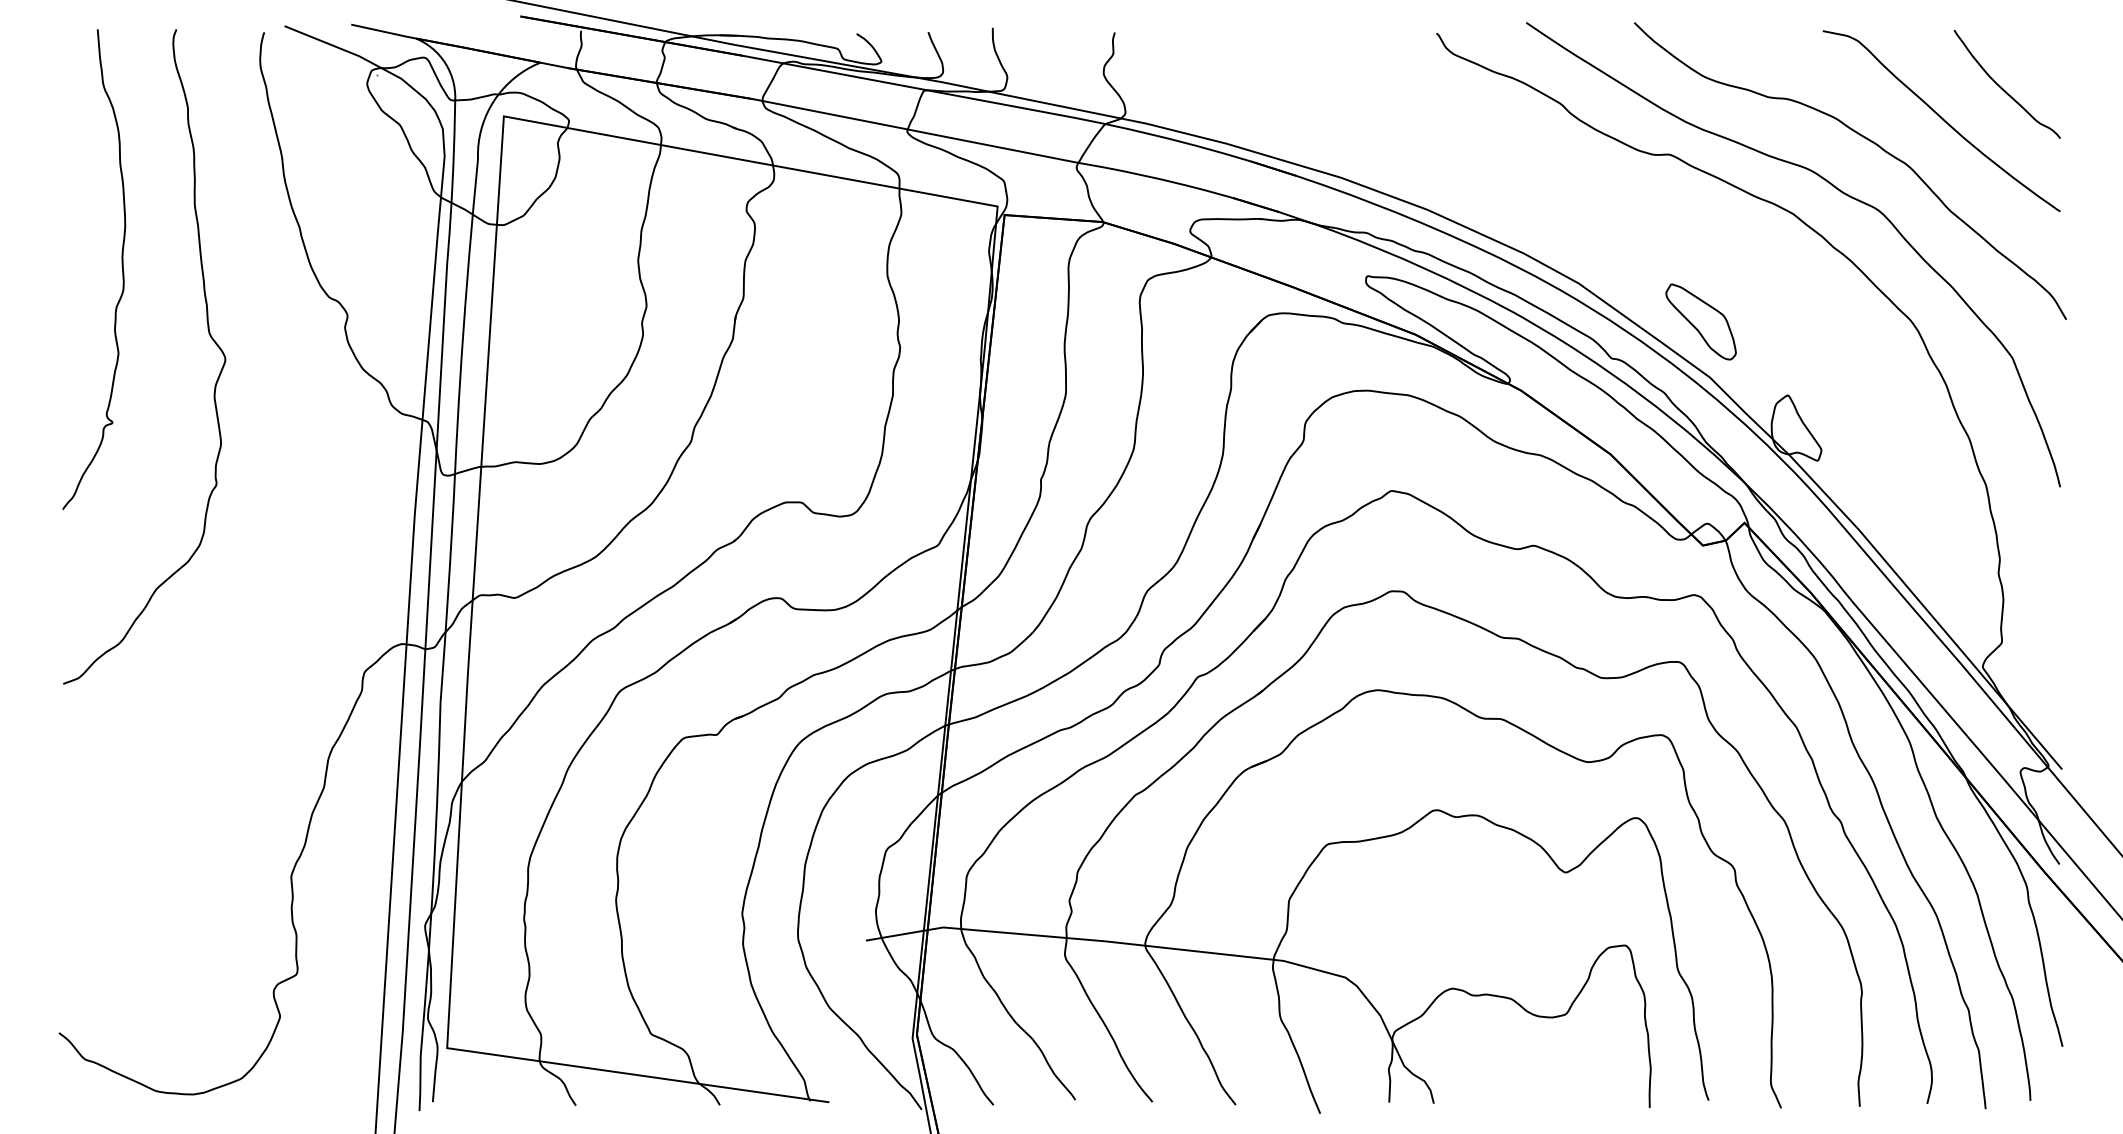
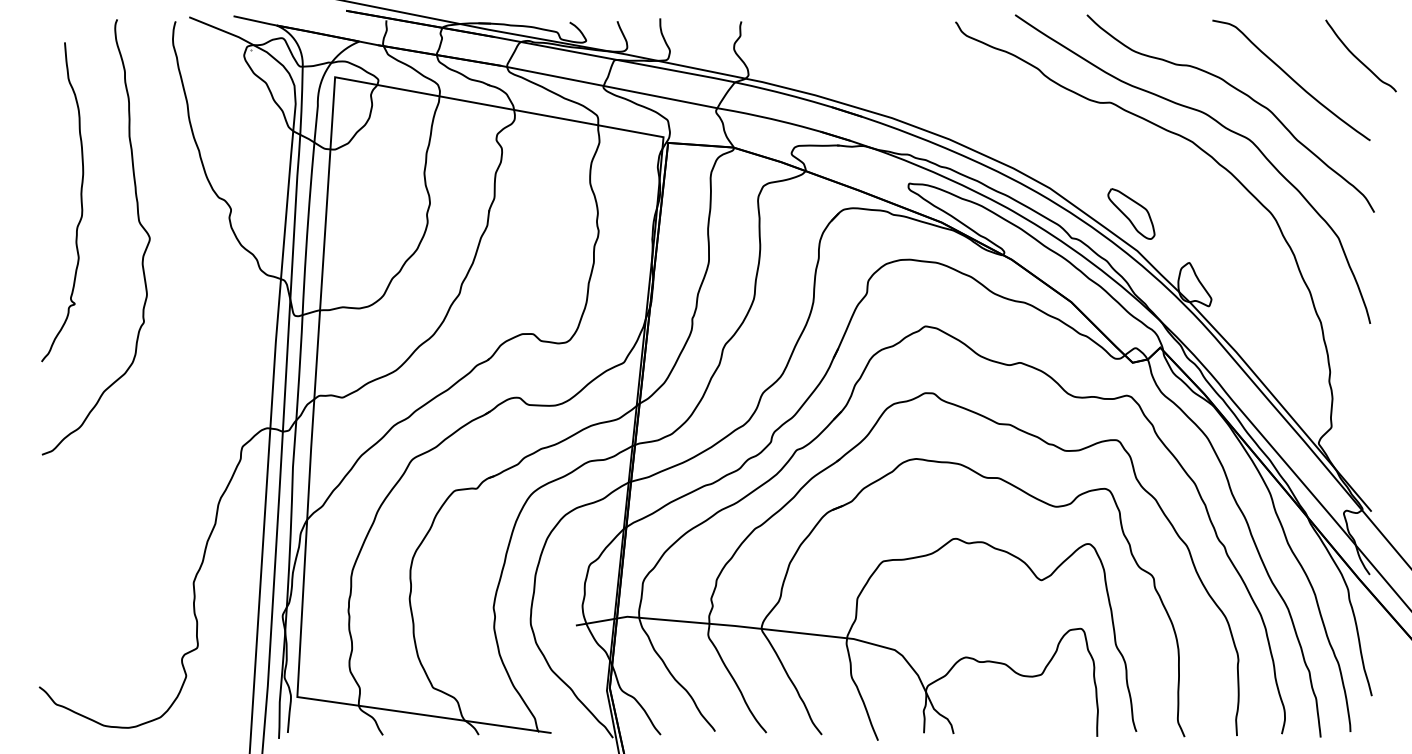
curve: (2001, 86) -> (1357, 57), moved
curve: (121, 270) -> (80, 202), moved

